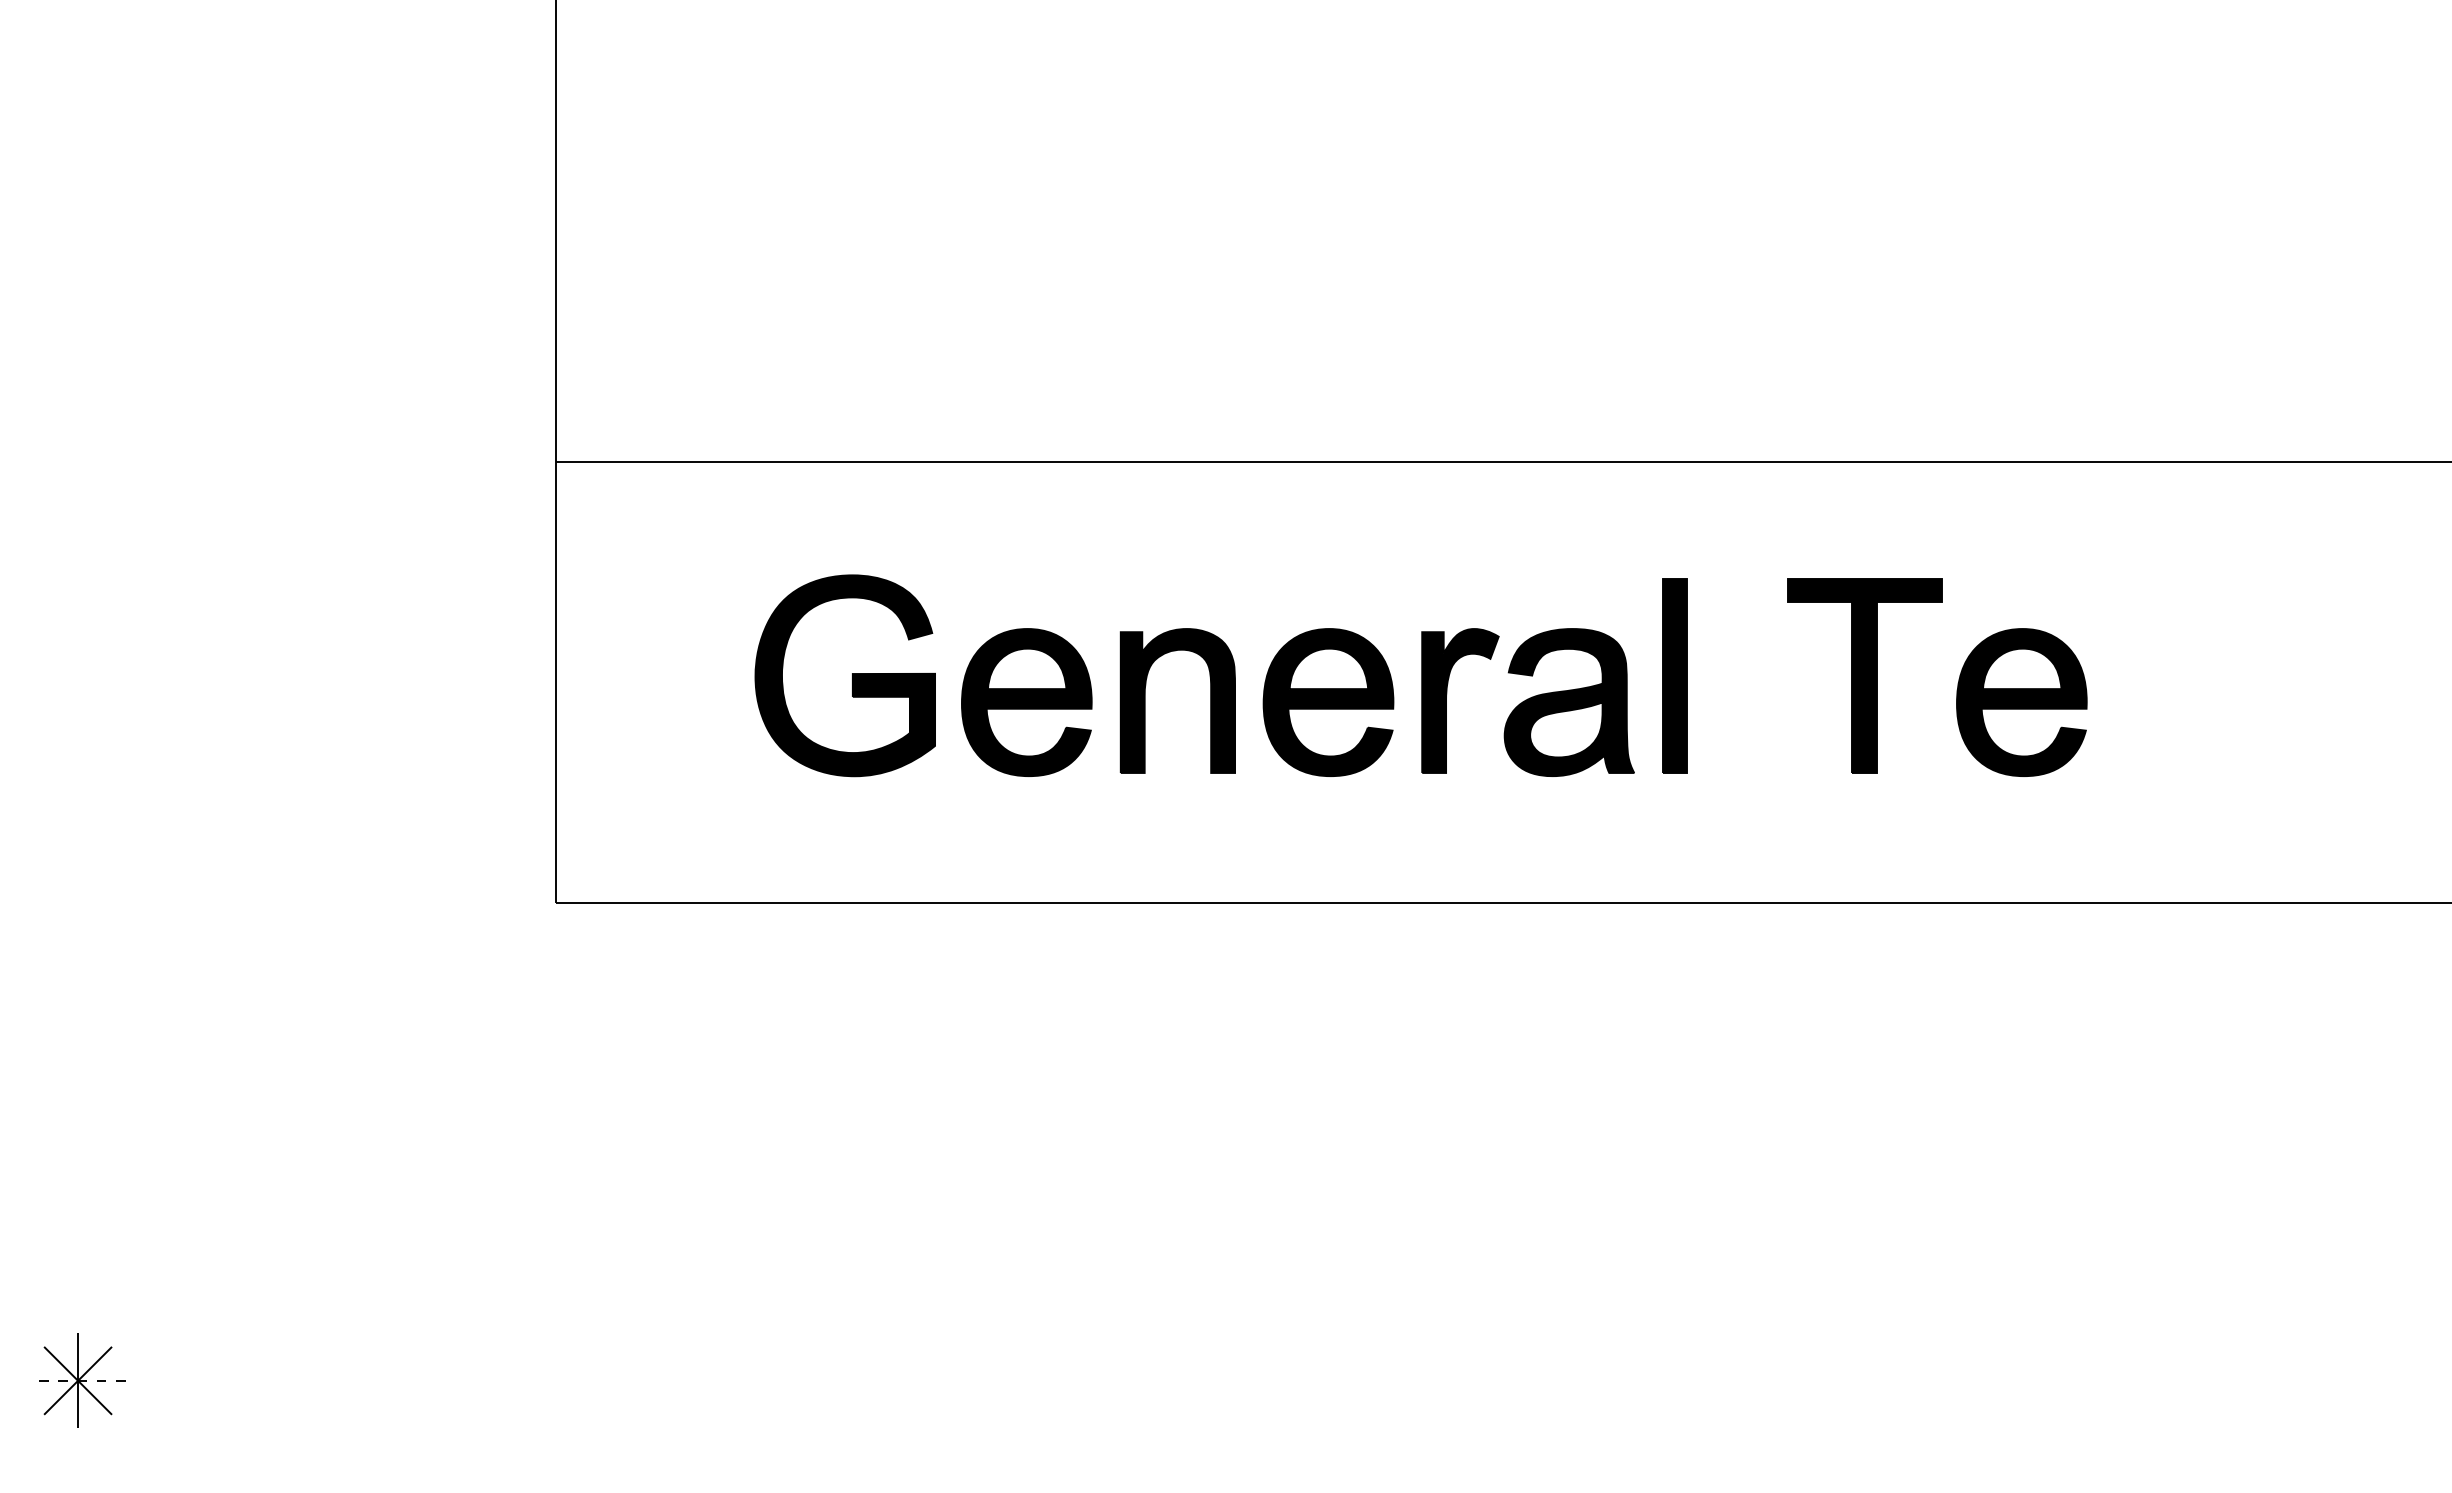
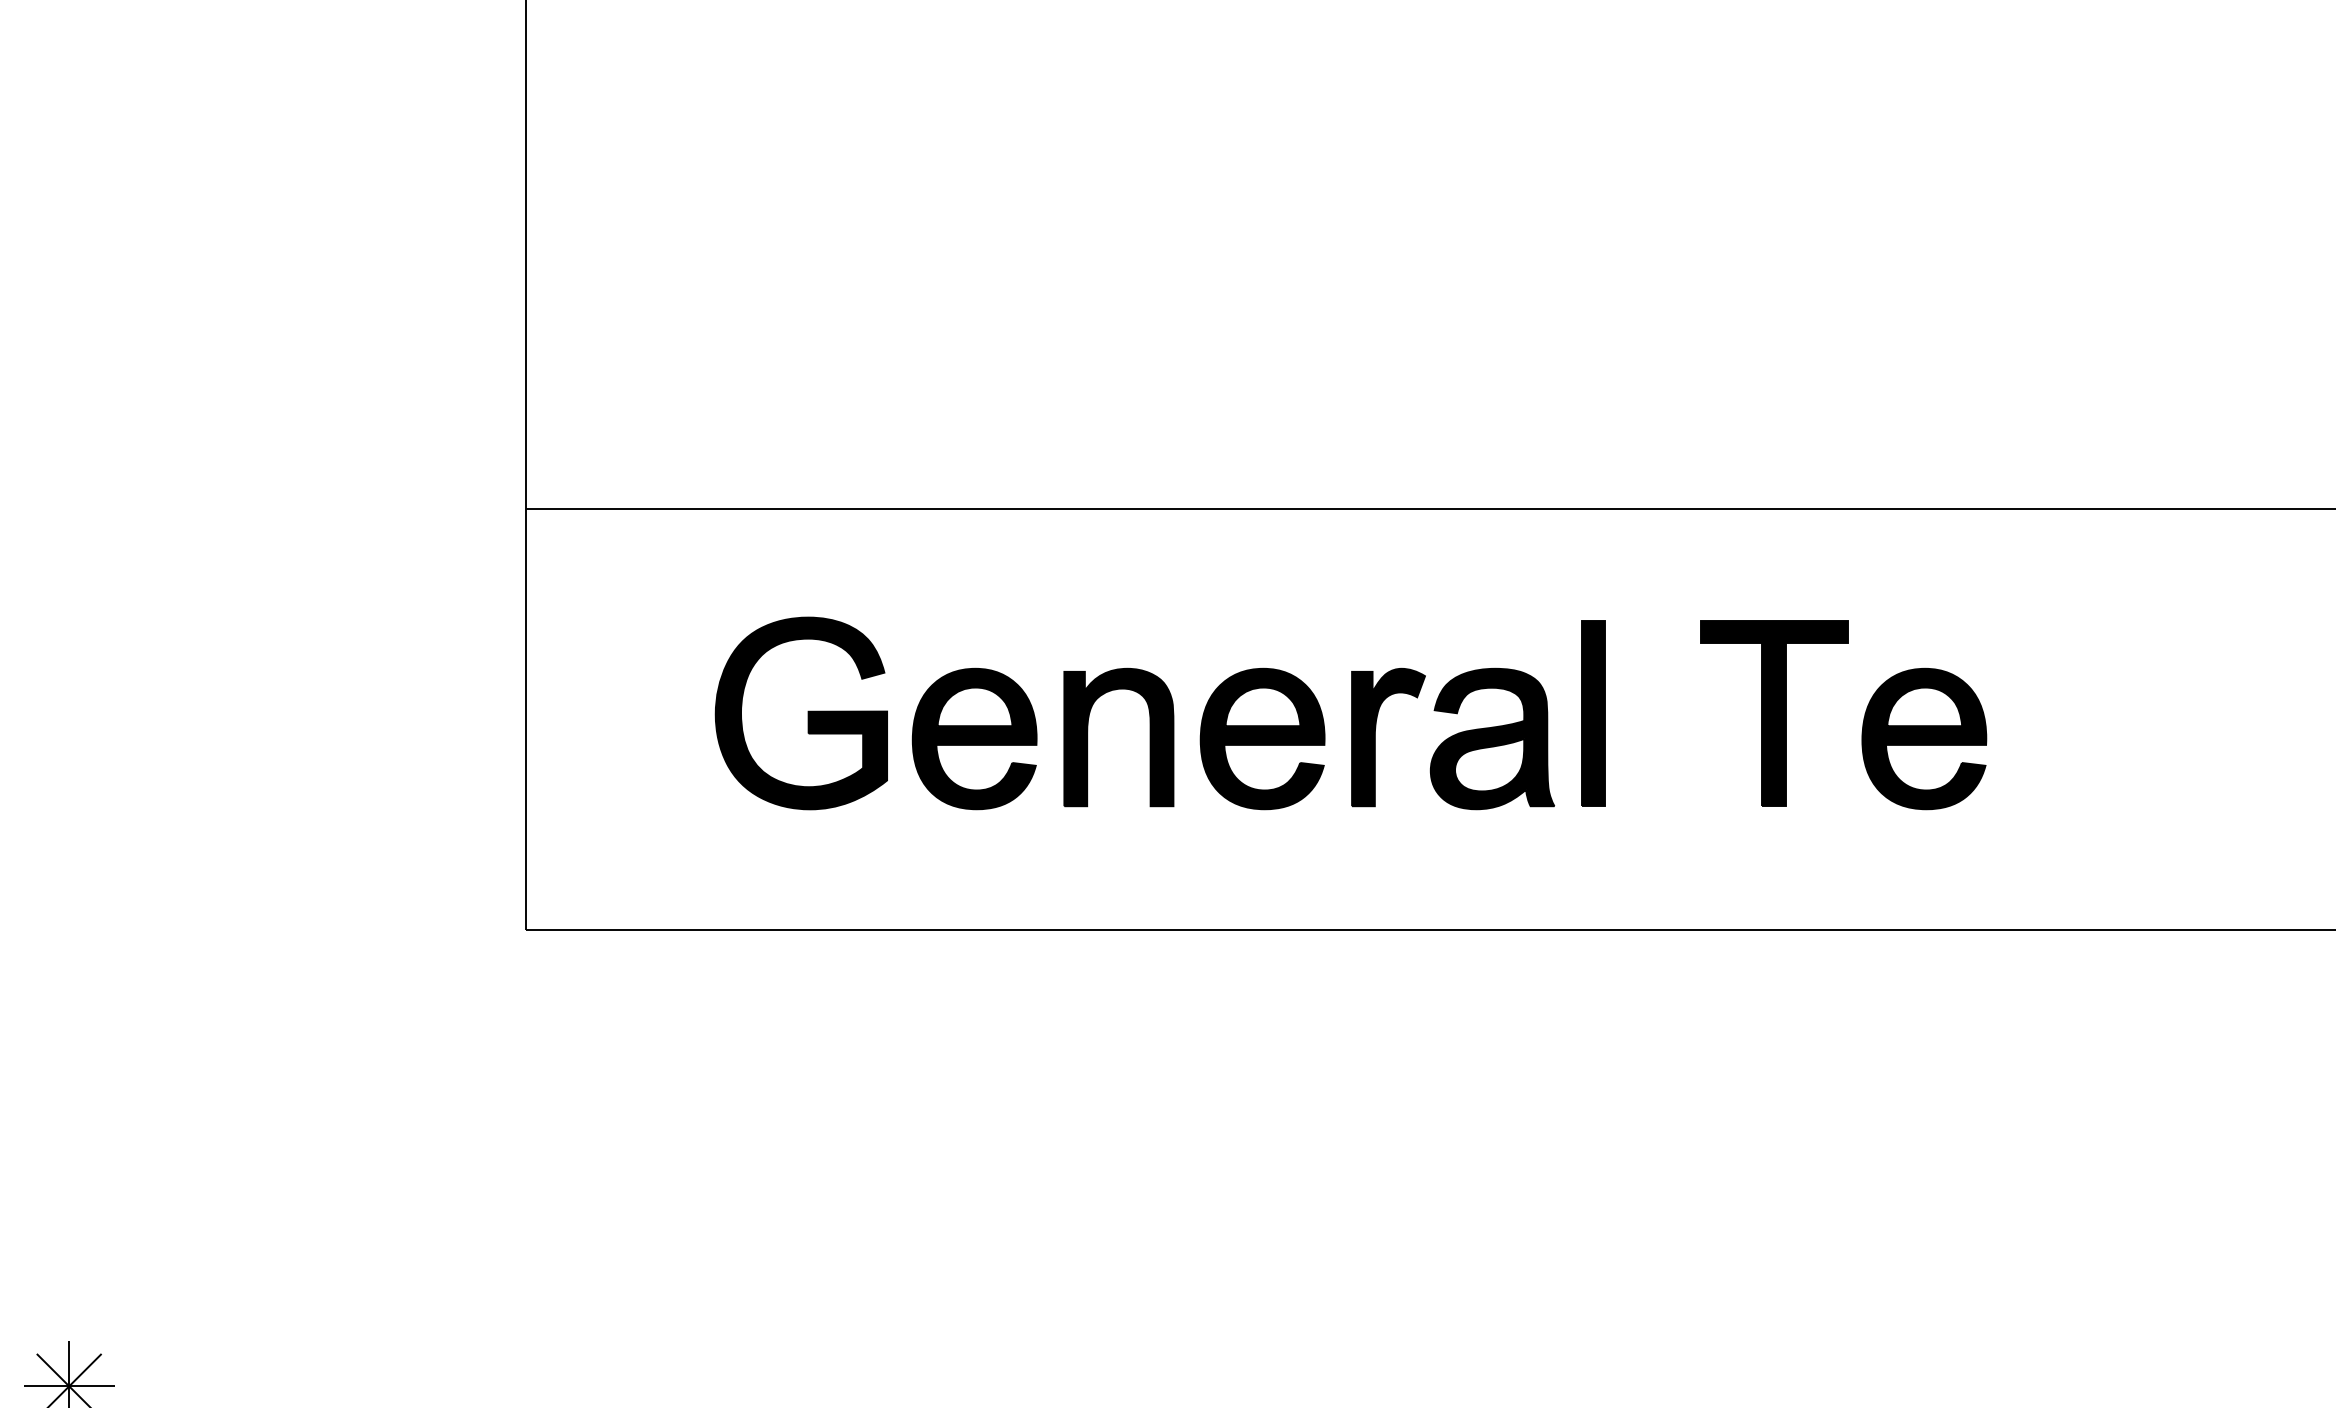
line: (77, 1380) -> (68, 1386), dashed -> solid

